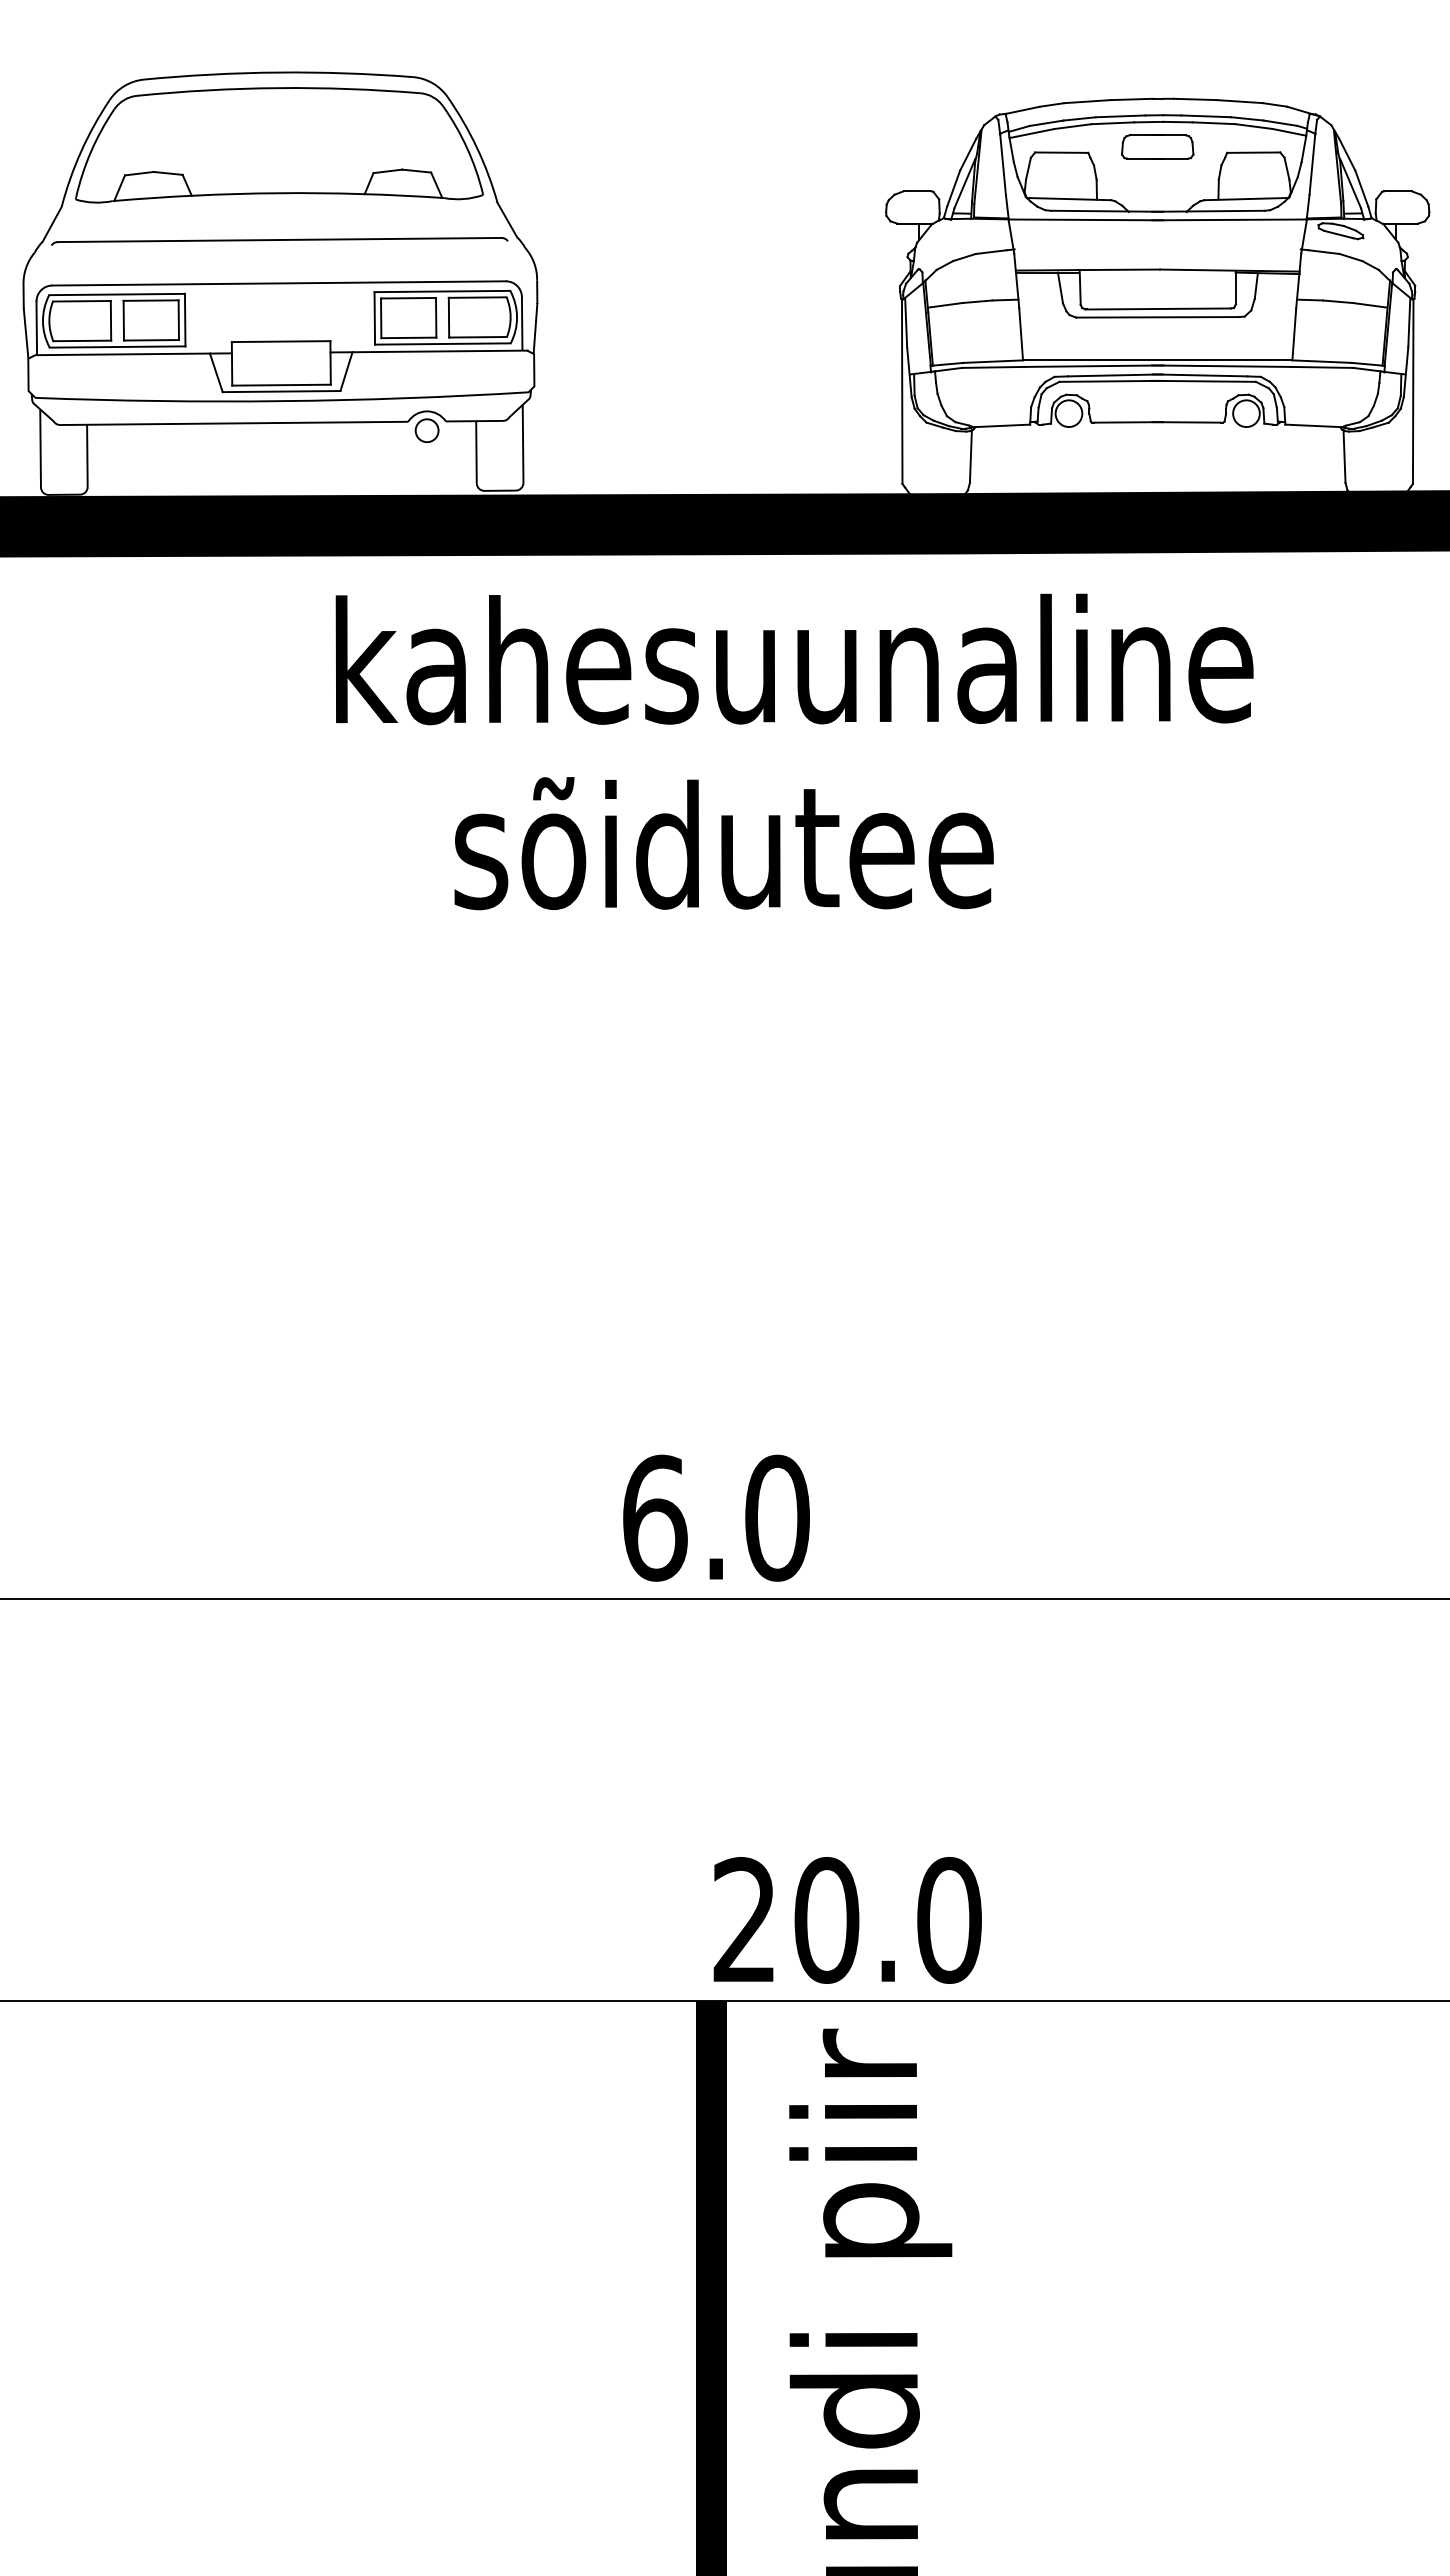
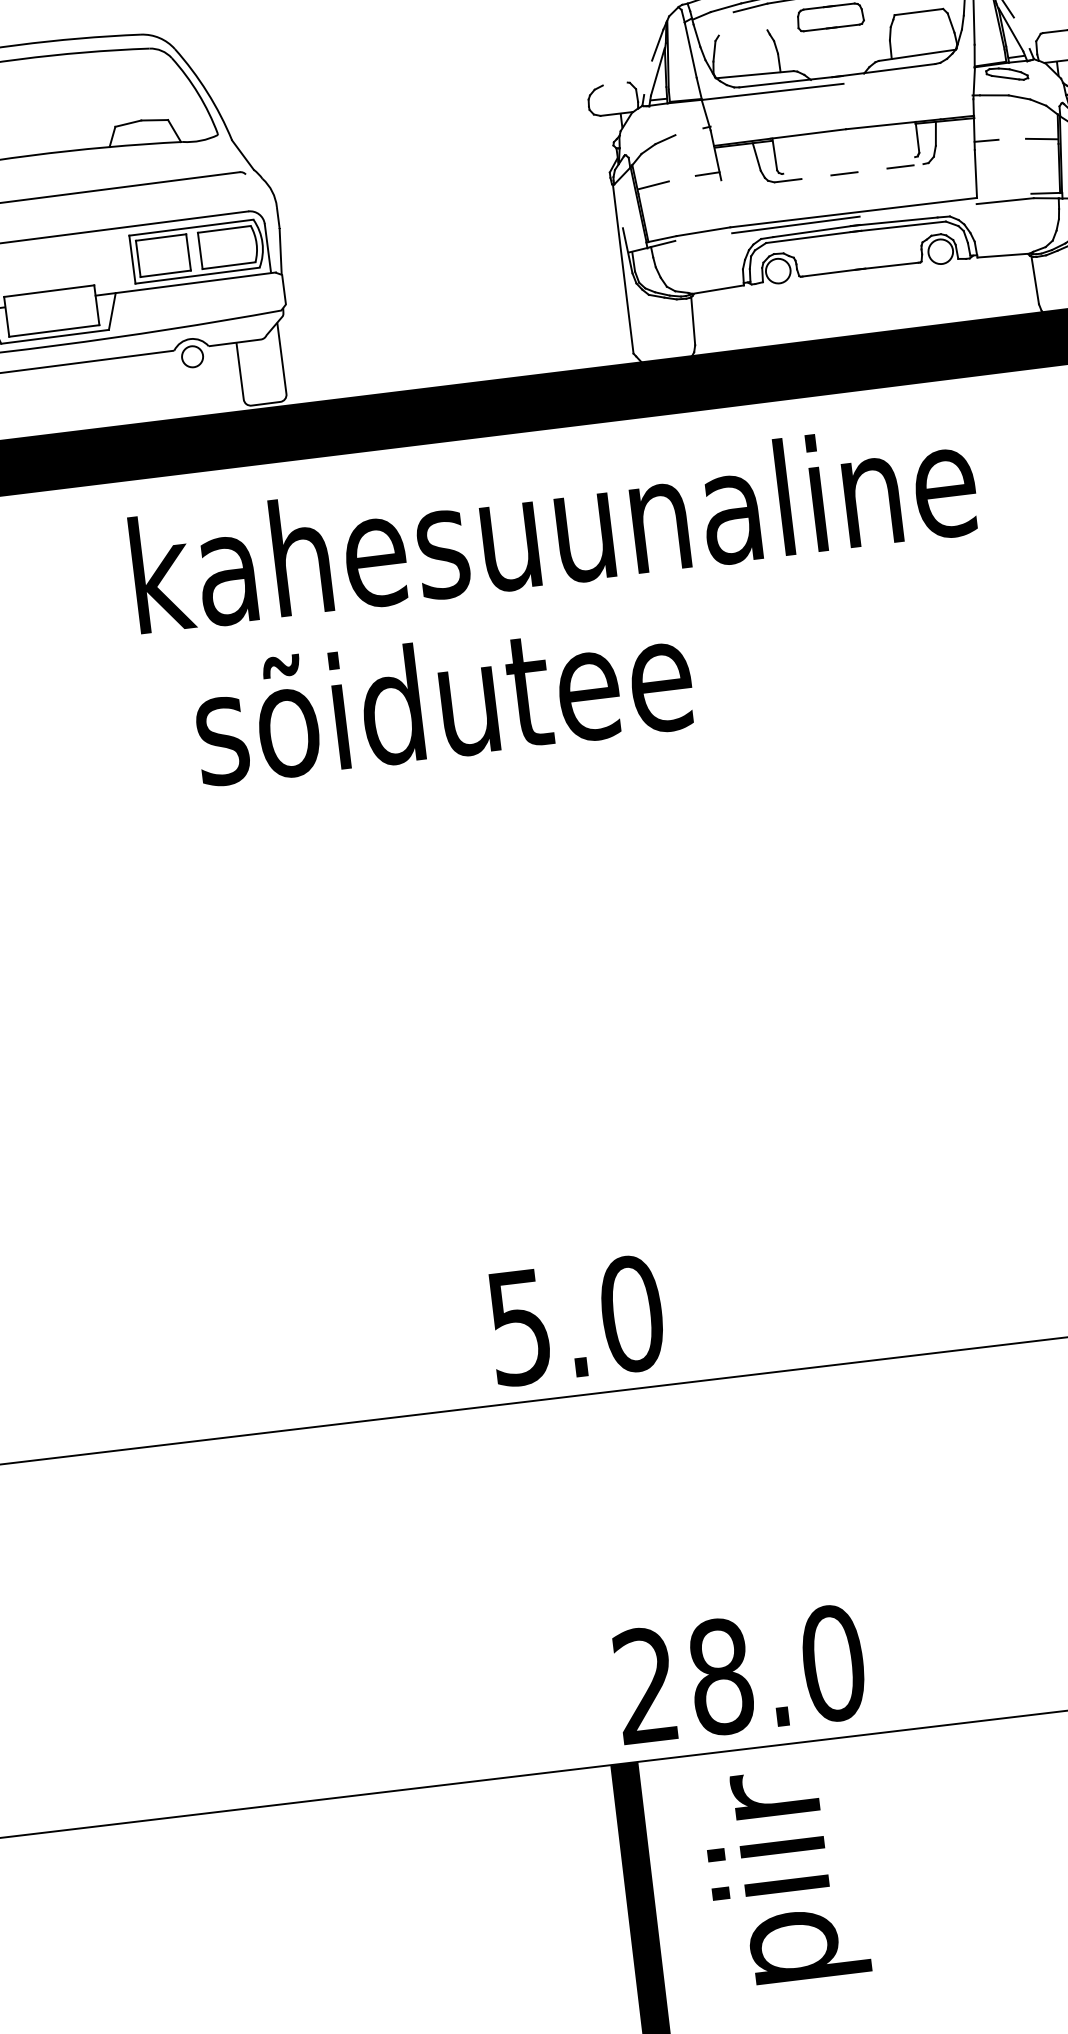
line: (1031, 133) -> (713, 18), removed
line: (1061, 152) -> (742, 32), removed
line: (953, 188) -> (648, 77), removed
line: (1361, 188) -> (1021, 33), removed
line: (917, 191) -> (615, 84), removed
line: (1229, 219) -> (904, 75), removed
line: (990, 252) -> (688, 132), removed
line: (977, 301) -> (682, 178), removed
line: (1337, 301) -> (1011, 139), removed
line: (1158, 308) -> (848, 165), removed
line: (1158, 317) -> (849, 173), solid -> dashed
line: (906, 322) -> (619, 205), removed
line: (1021, 334) -> (726, 203), removed
line: (1321, 361) -> (1003, 195), removed
line: (1221, 365) -> (912, 210), removed
line: (992, 366) -> (703, 236), removed
text: (723, 843) -> (442, 698), moved
text: (655, 1517) -> (520, 1326), 6.0 -> 5.0
text: (826, 1920) -> (720, 1676), 20.0 -> 28.0

